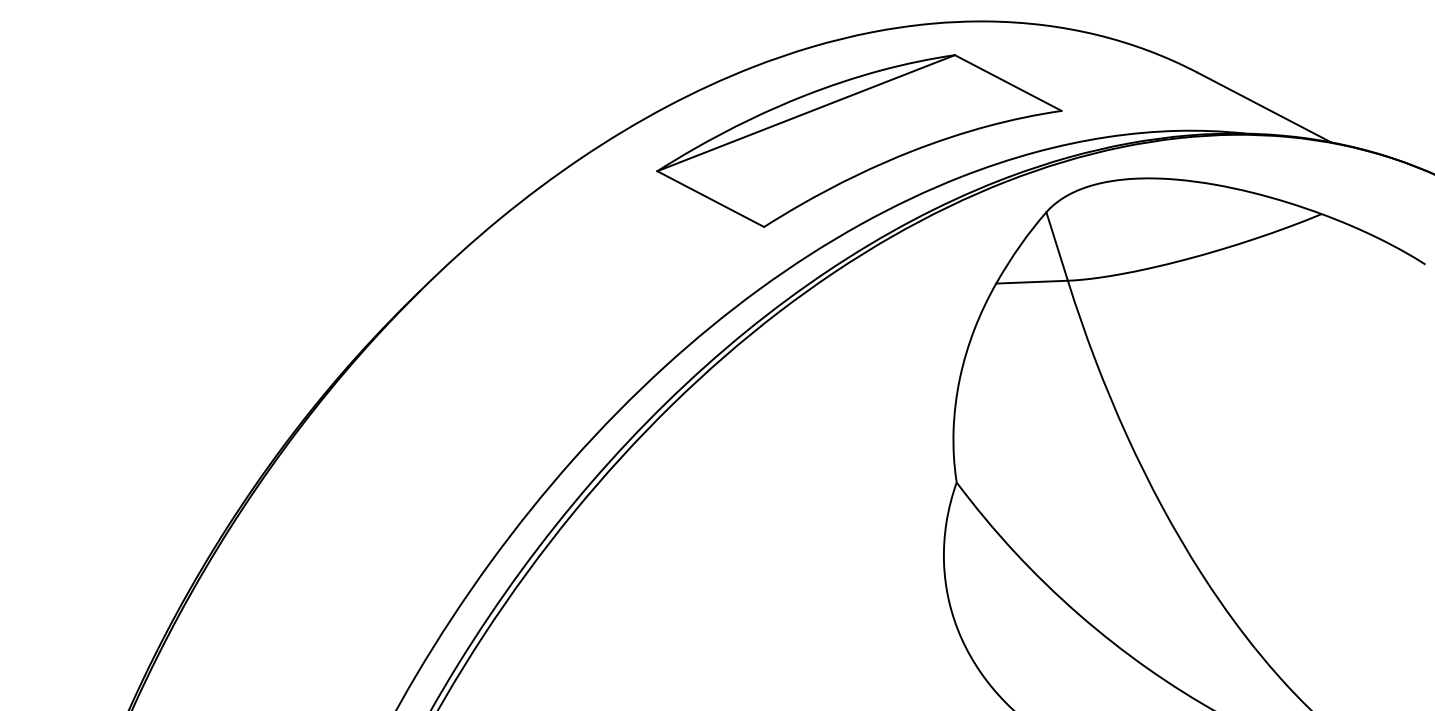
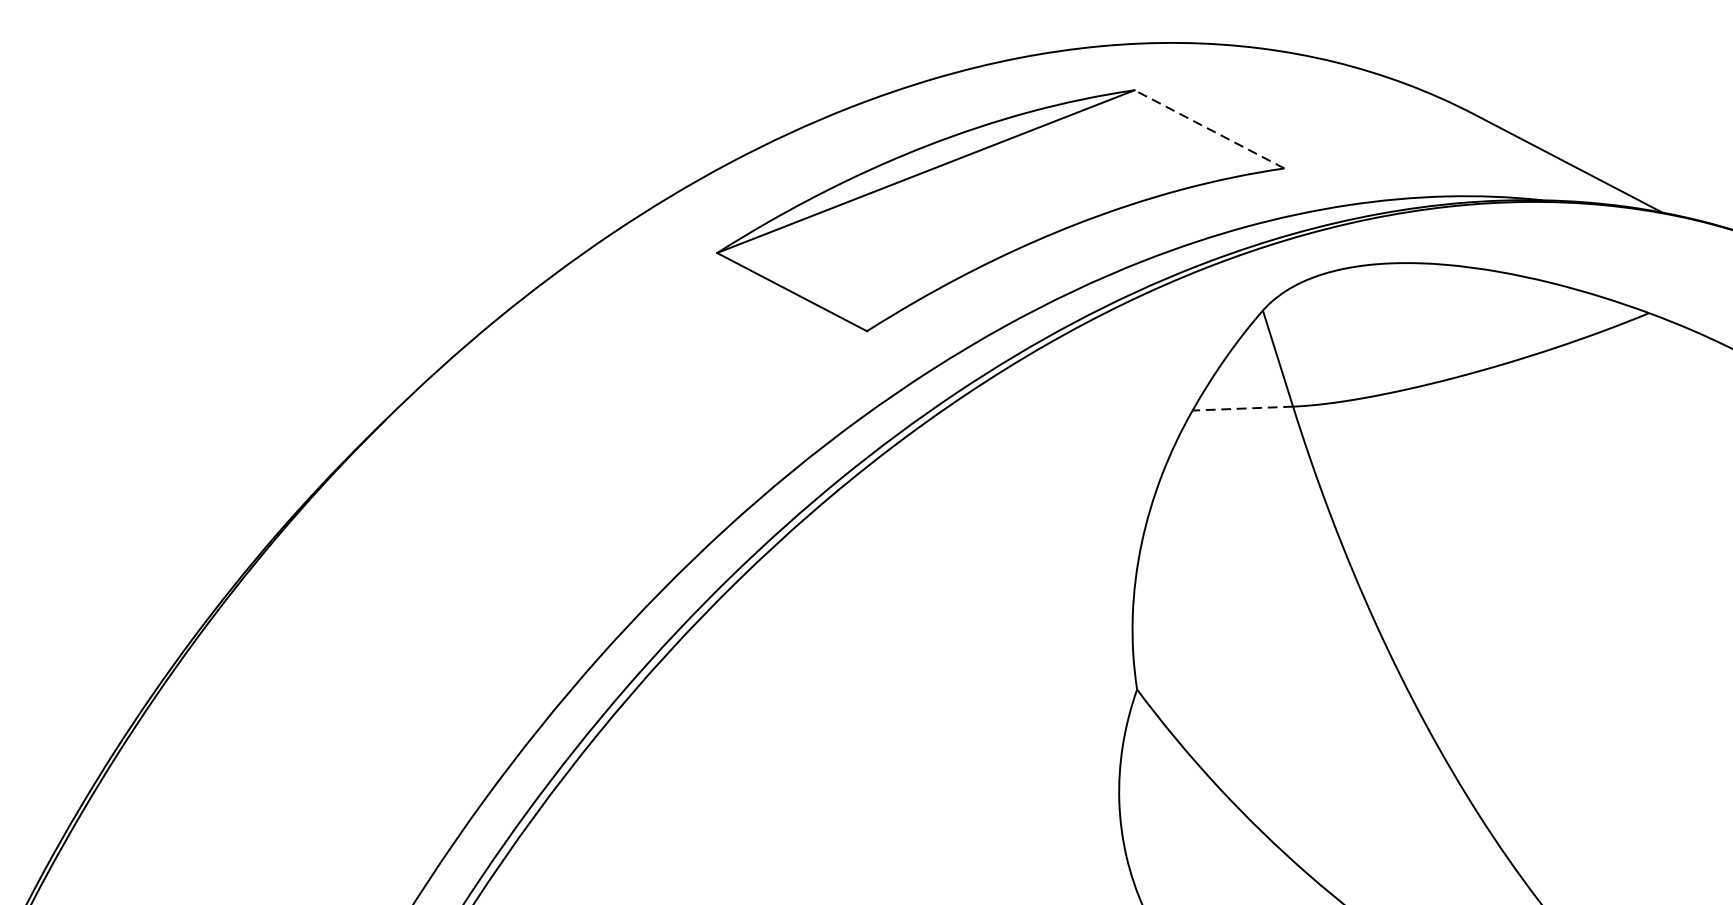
line: (1007, 82) -> (1208, 128), solid -> dashed
line: (1032, 282) -> (1243, 409), solid -> dashed

